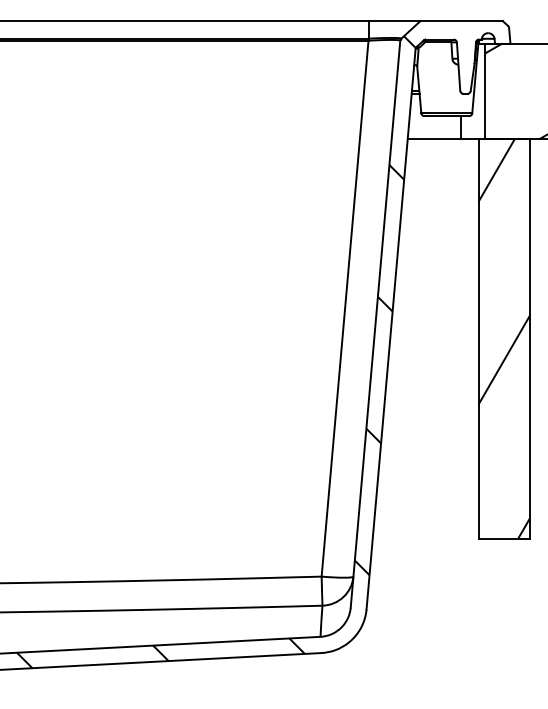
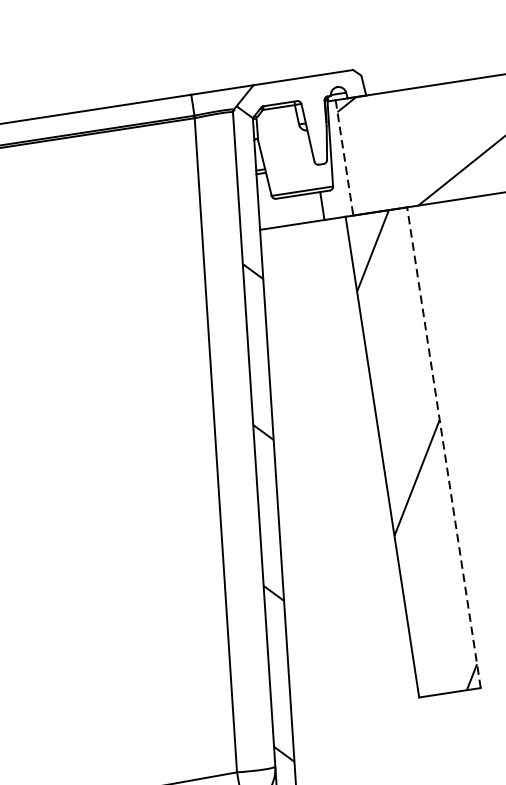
line: (485, 91) -> (344, 157), solid -> dashed
line: (529, 338) -> (443, 447), solid -> dashed

